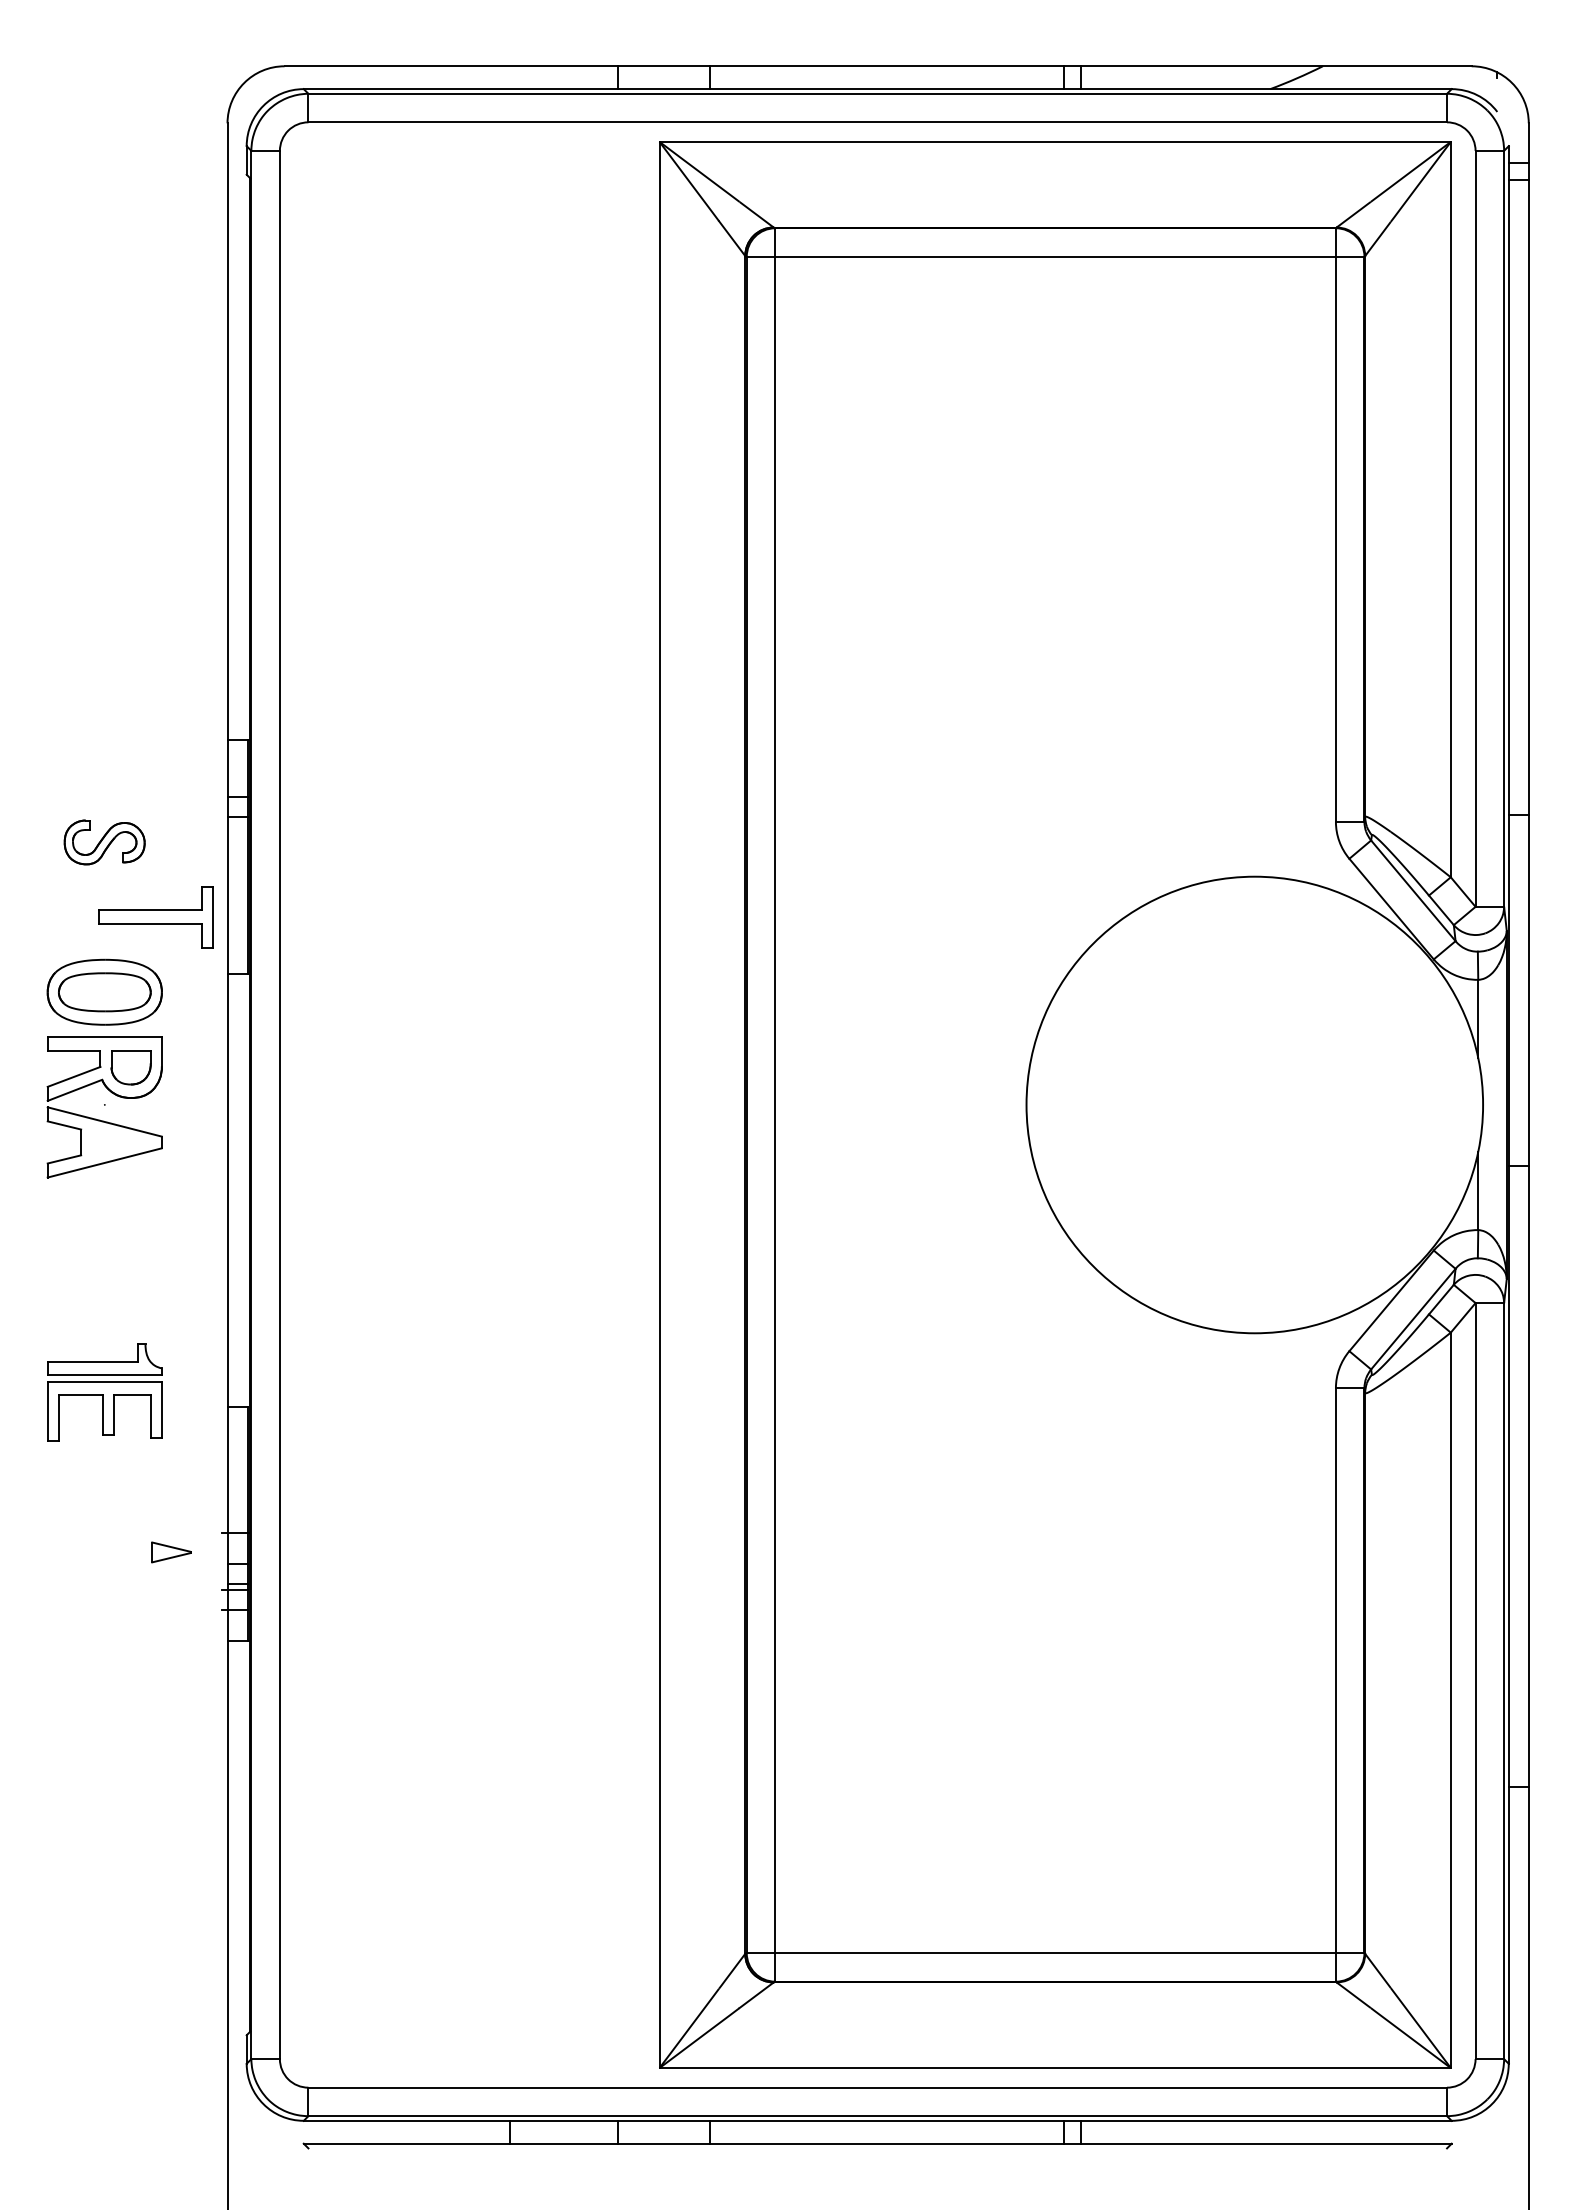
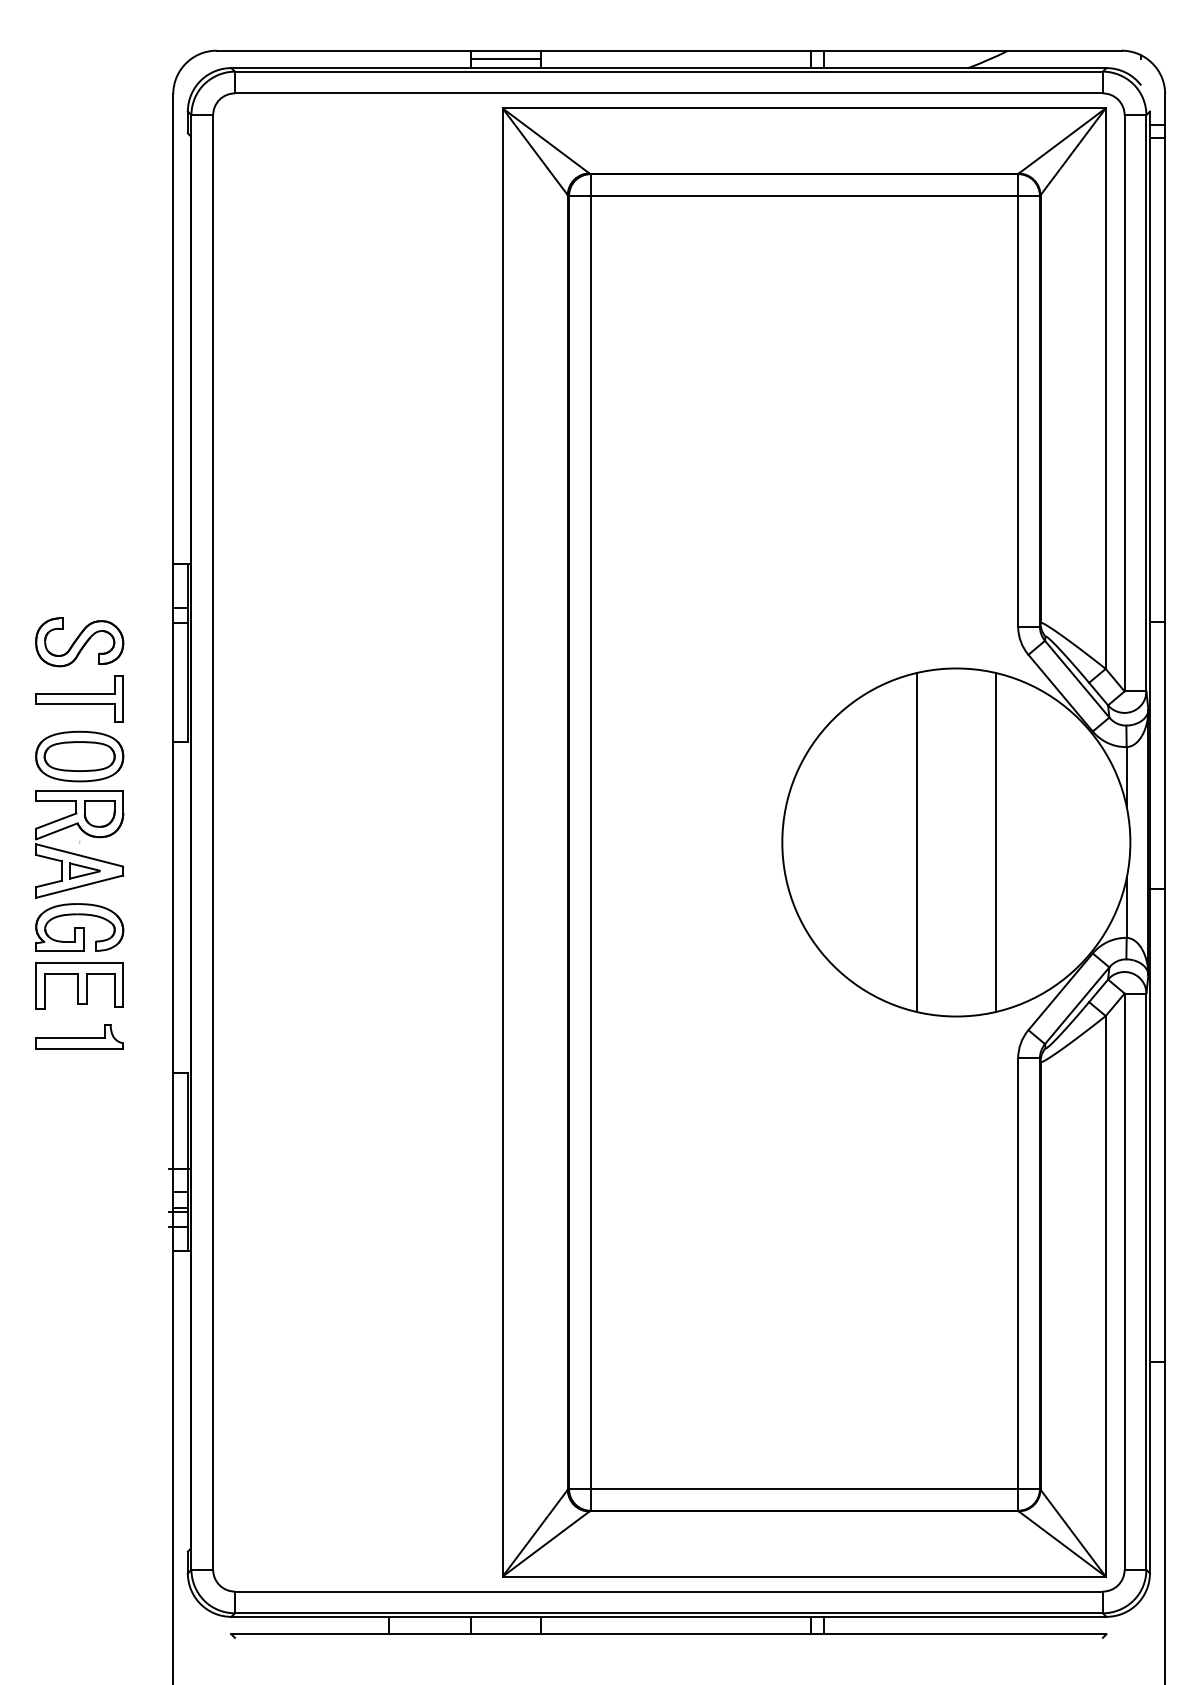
line: (663, 77) -> (505, 59), added
part: (104, 842) -> (79, 642), size x1.43
part: (155, 917) -> (79, 699), moved
line: (1203, 1104) -> (917, 842), added
line: (1306, 1104) -> (995, 842), added
part: (104, 1216) -> (79, 927), added
part: (104, 1411) -> (79, 986), moved
part: (171, 1552) -> (84, 871), moved

